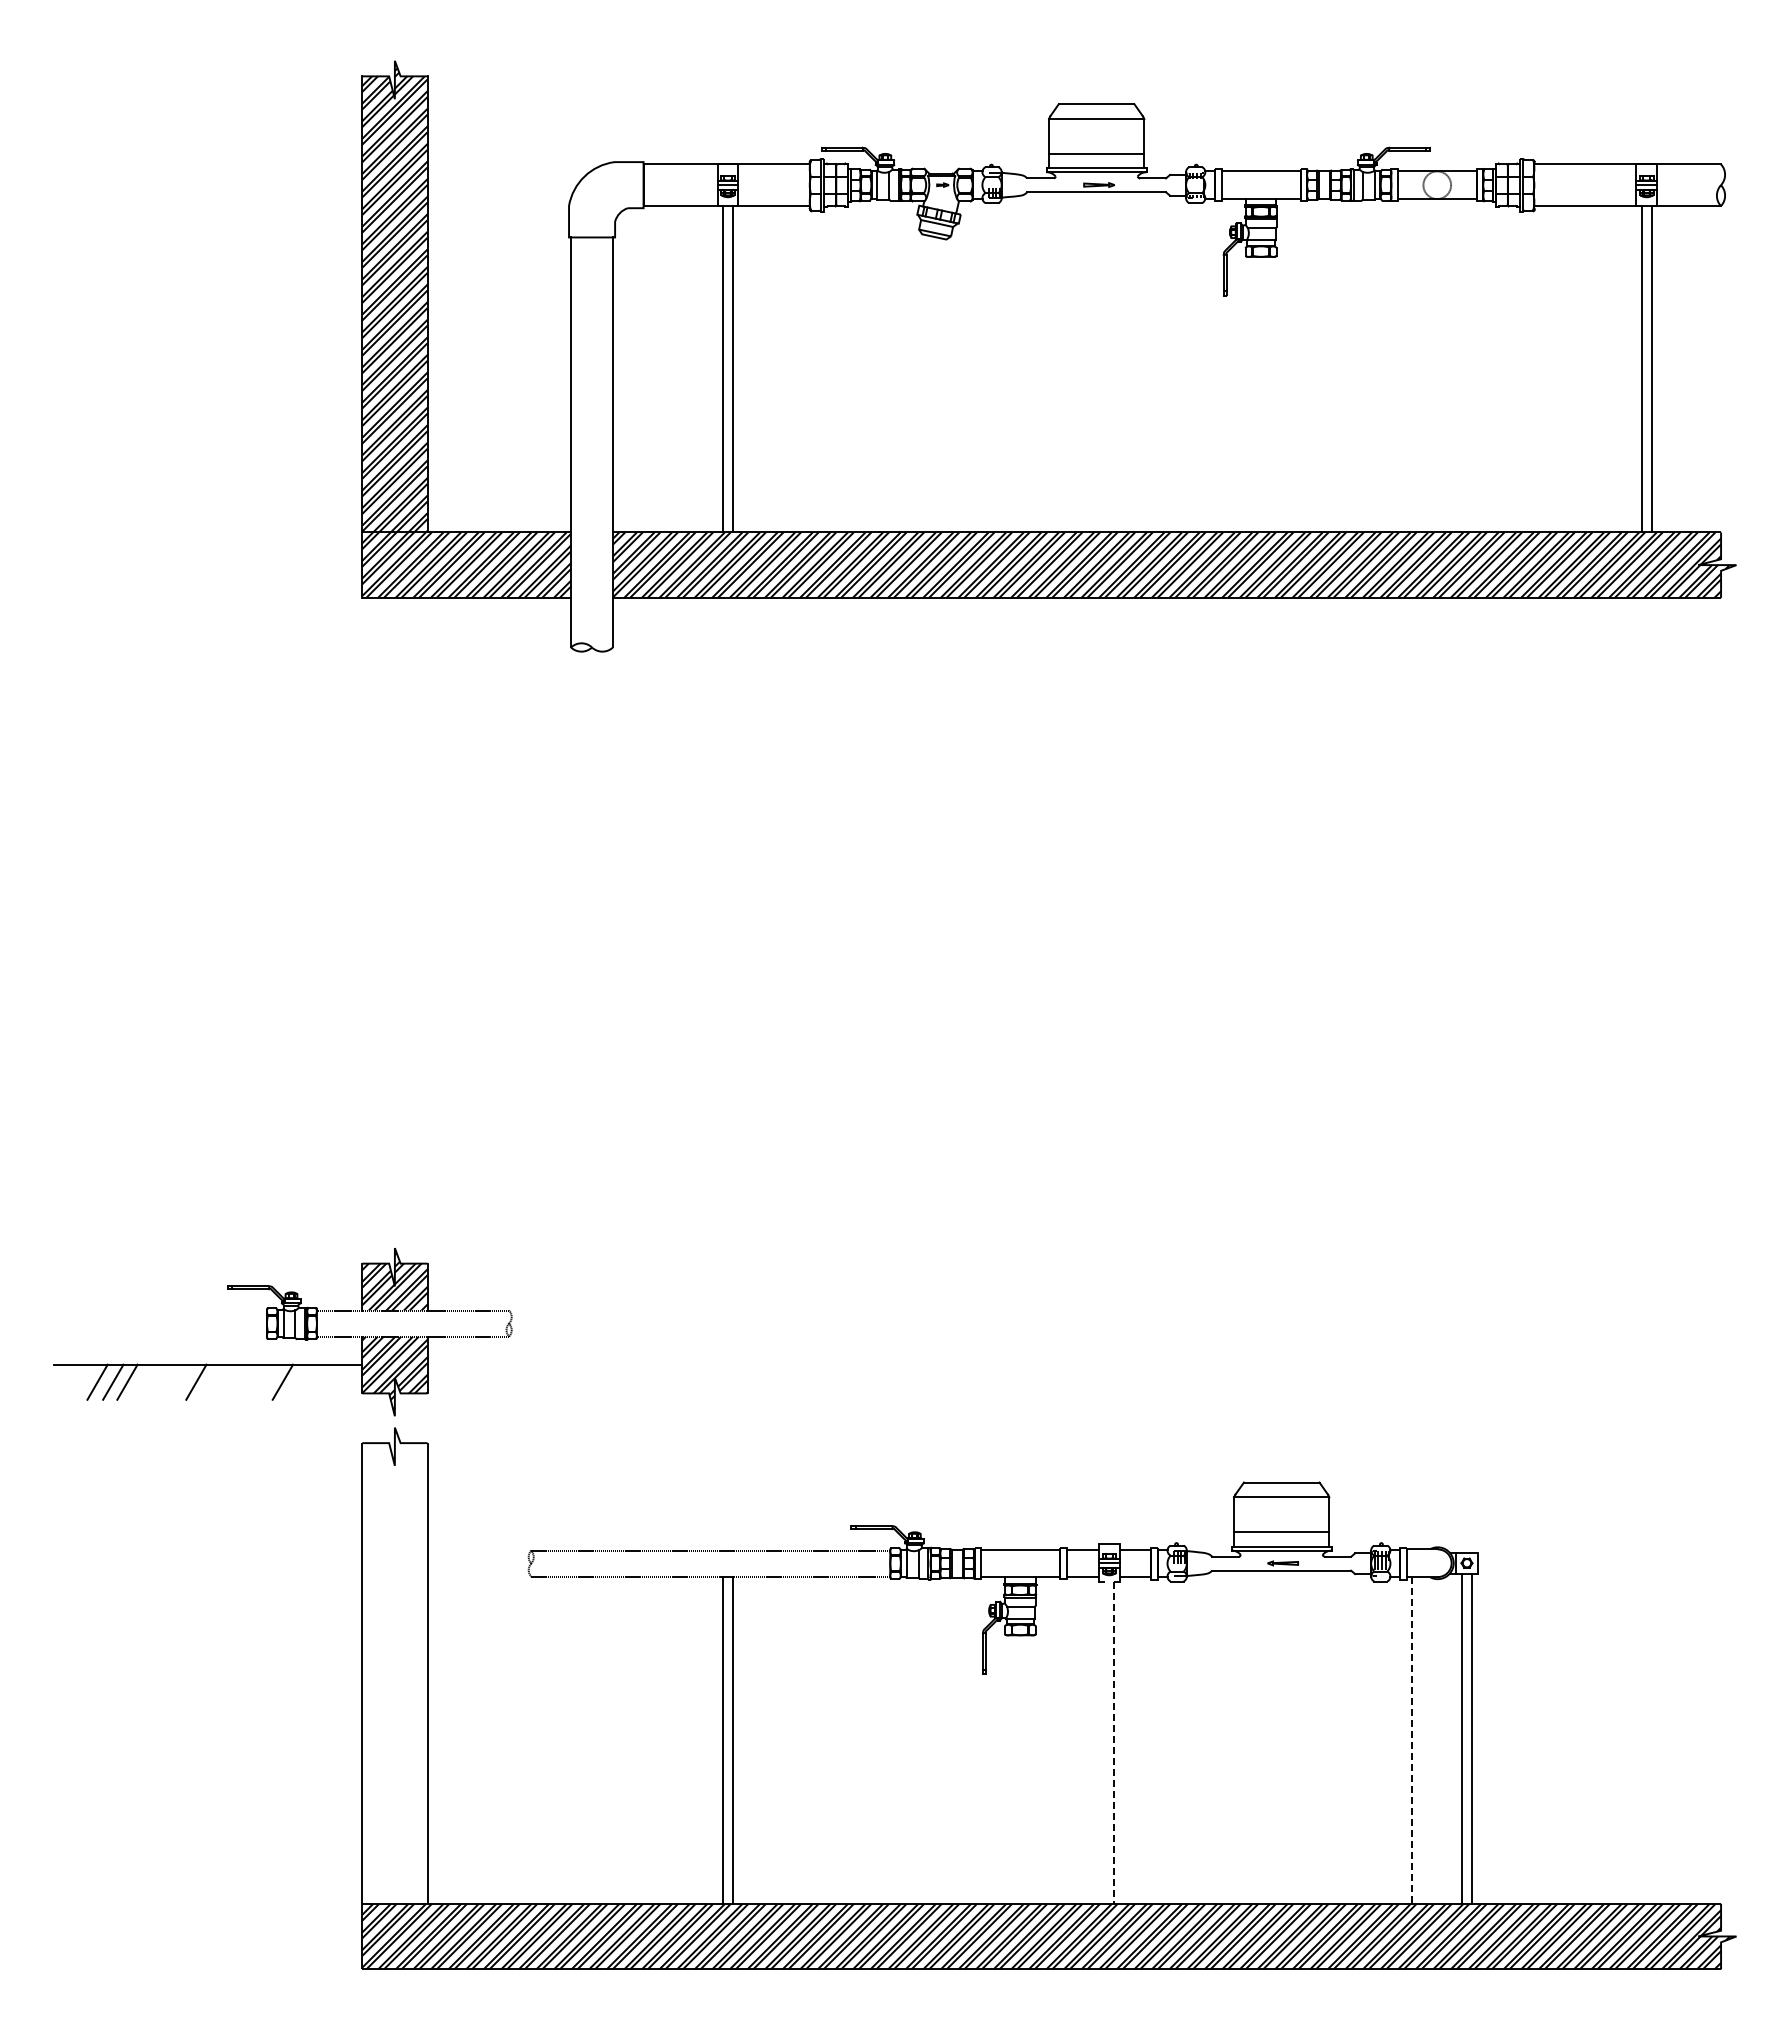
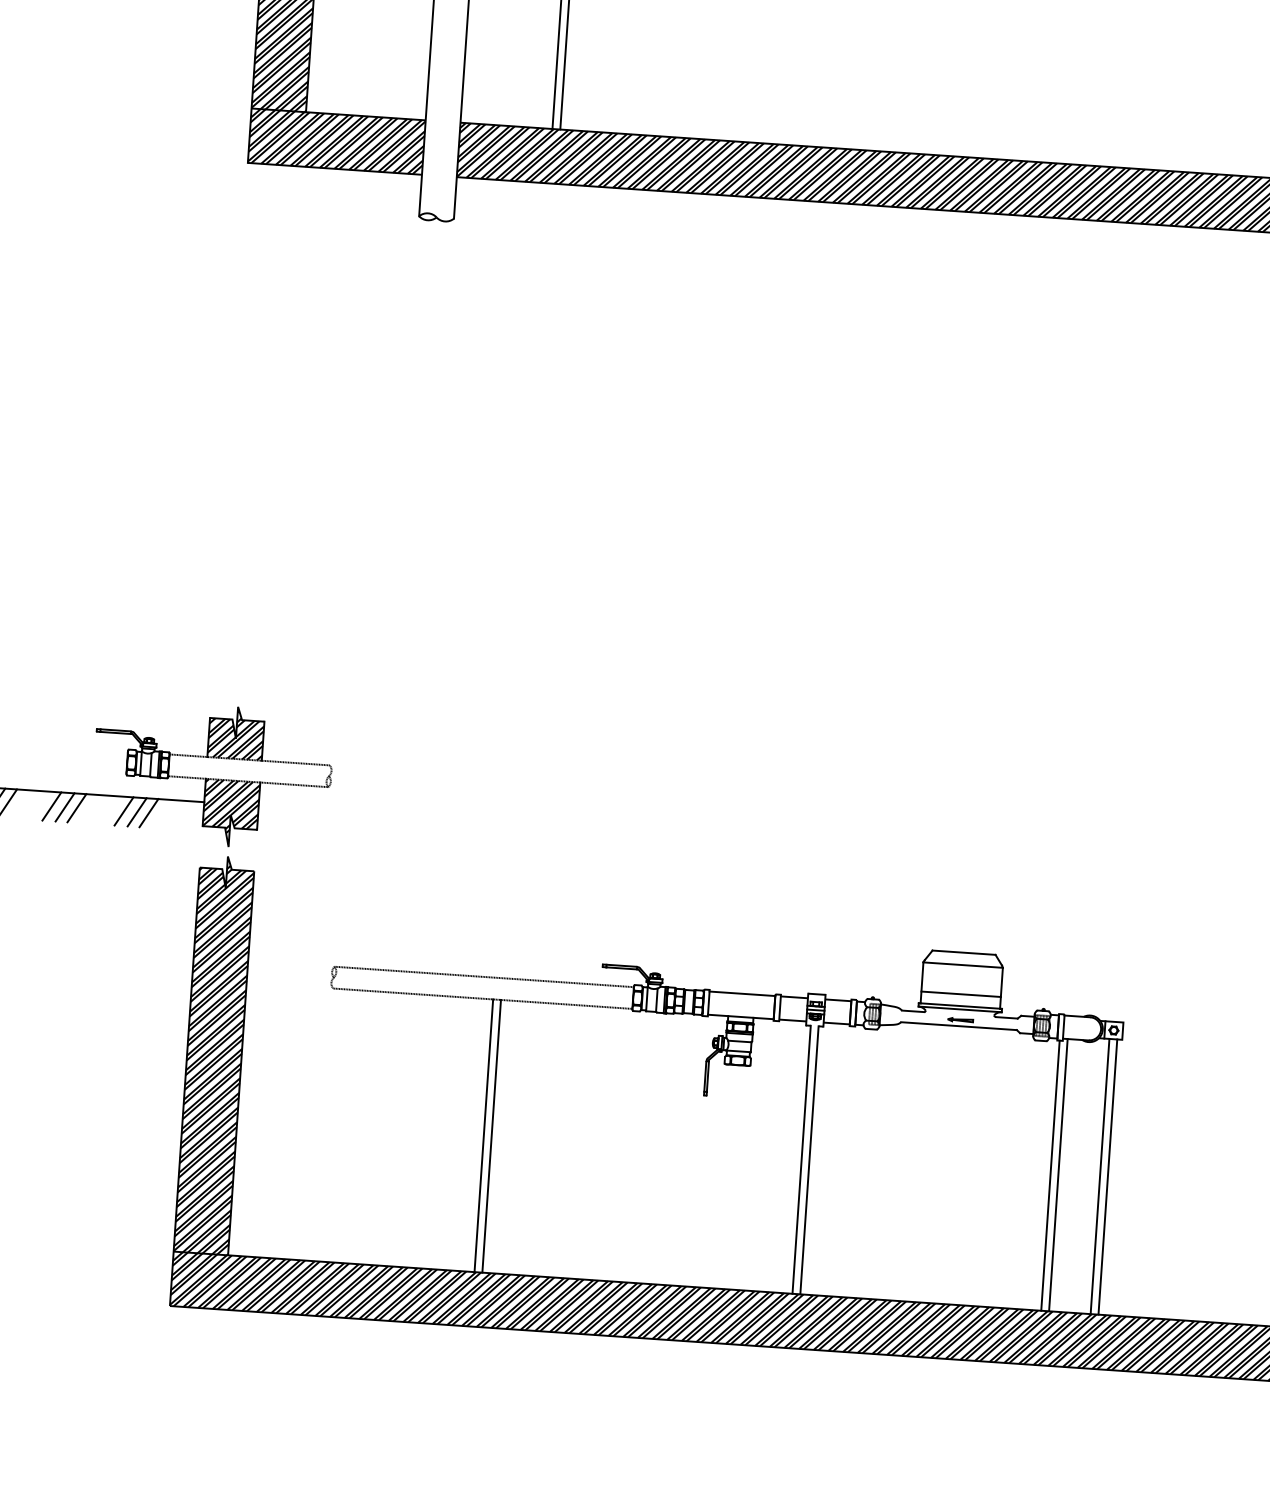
line: (180, 1381) -> (51, 805), added
line: (210, 1381) -> (76, 807), added
line: (267, 1381) -> (124, 810), added
line: (296, 1381) -> (148, 812), added
hatch: (394, 1666) -> (214, 1055), added
line: (1403, 1741) -> (1050, 1175), added
line: (1412, 1741) -> (1058, 1175), dashed -> solid
line: (1104, 1742) -> (801, 1159), added
line: (1114, 1743) -> (809, 1160), dashed -> solid

